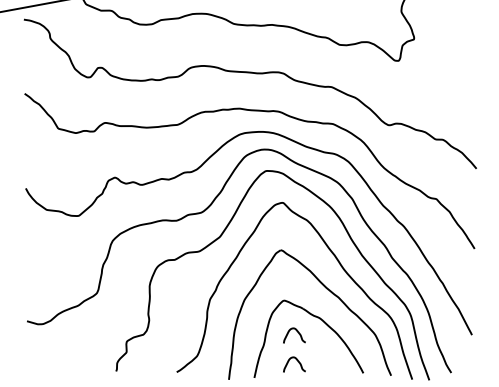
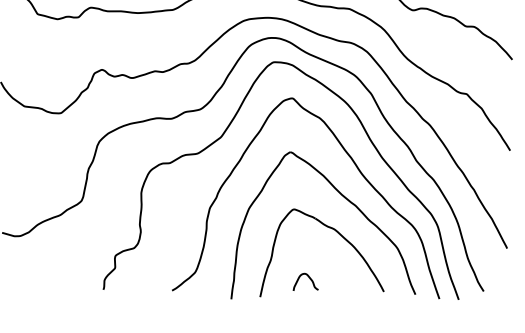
curve: (298, 334) -> (310, 247), removed

